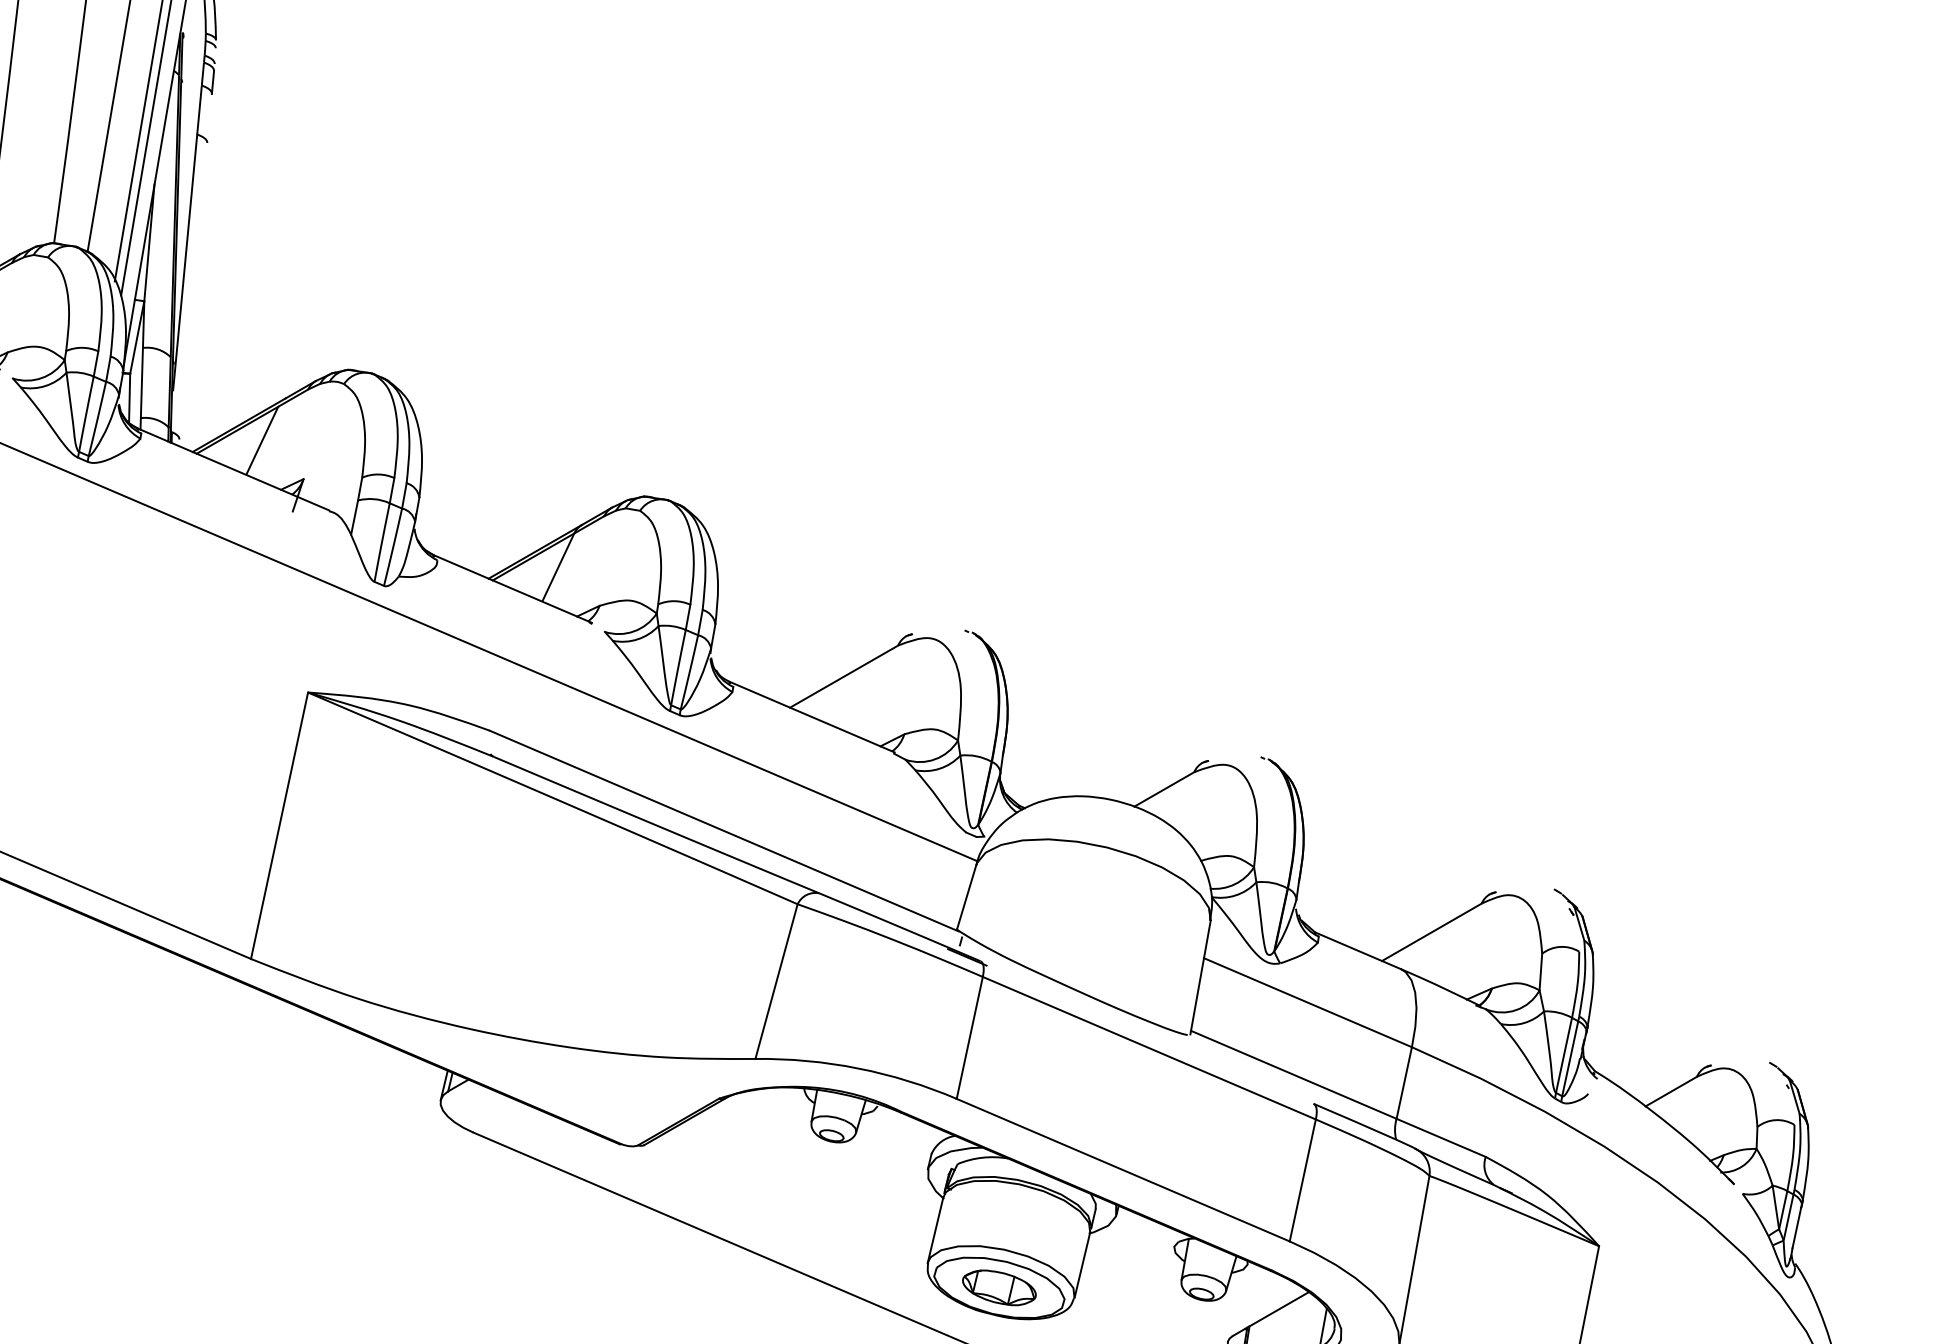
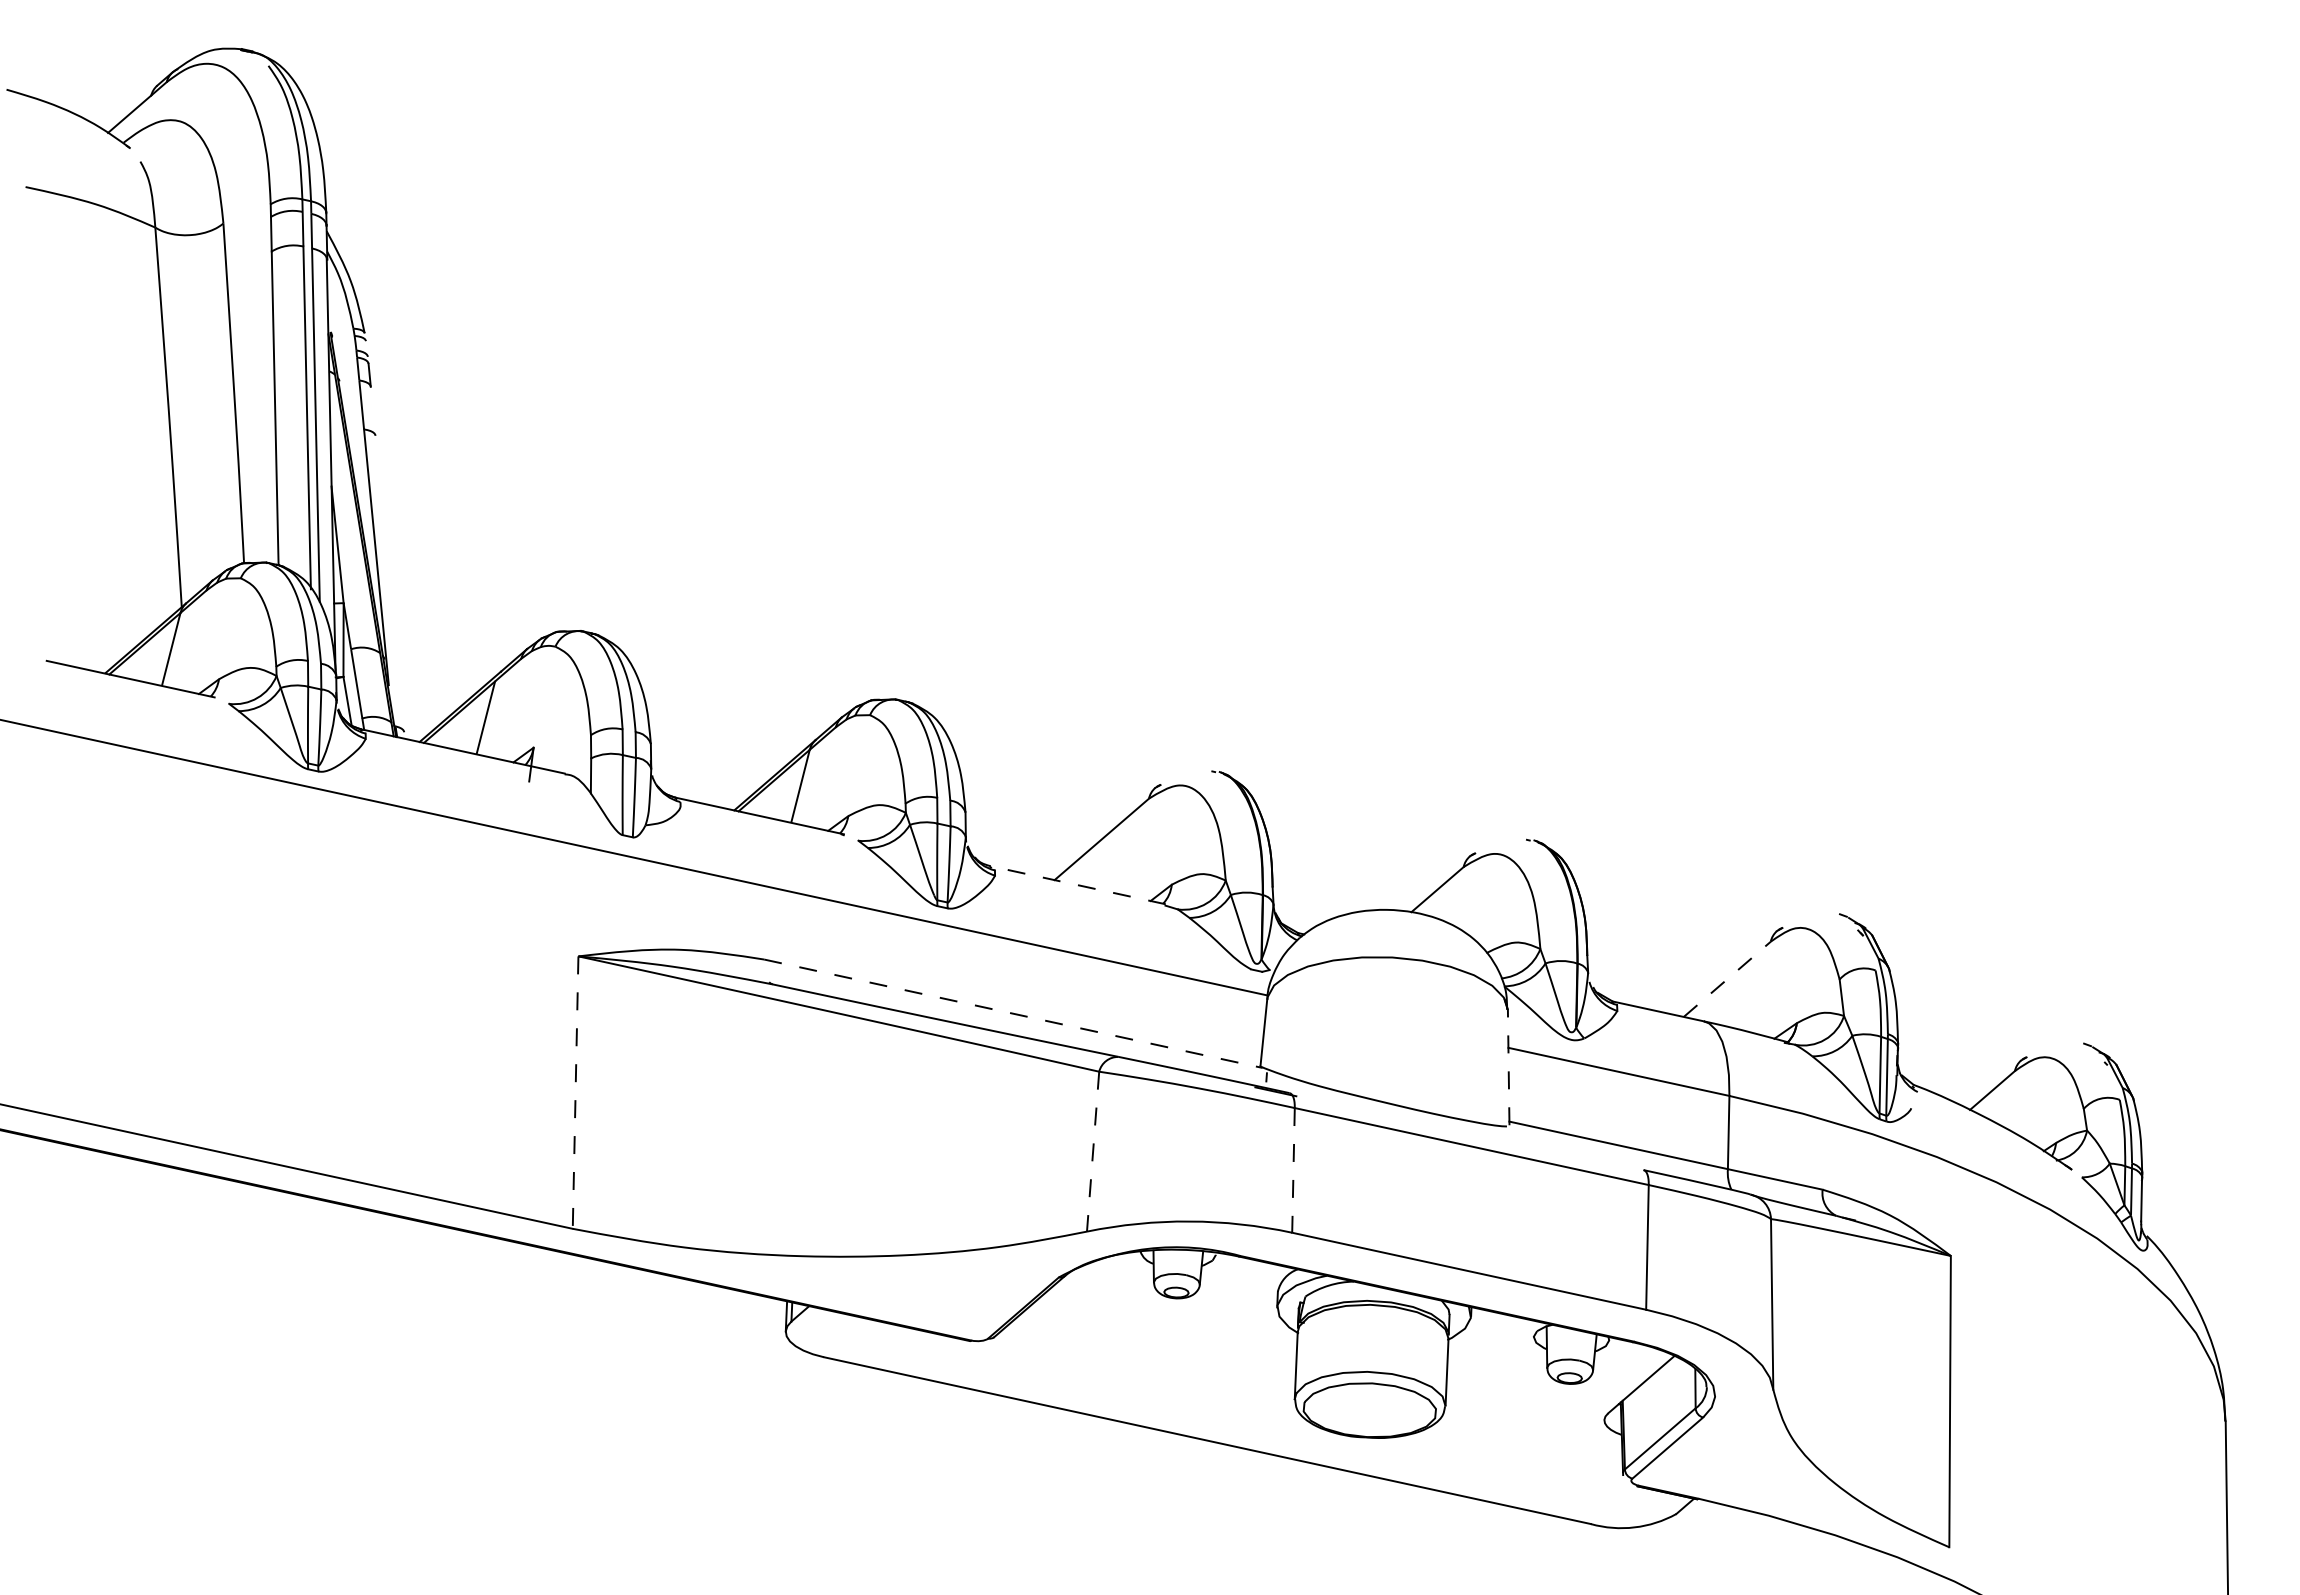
line: (812, 717) -> (1078, 885), solid -> dashed
line: (279, 826) -> (575, 1093), solid -> dashed
line: (724, 830) -> (1013, 1013), solid -> dashed
line: (1432, 932) -> (1727, 979), solid -> dashed
line: (1200, 977) -> (1508, 1067), solid -> dashed
line: (776, 982) -> (1093, 1152), solid -> dashed
line: (969, 1037) -> (1293, 1170), solid -> dashed
part: (999, 1288) -> (1369, 1410), removed

